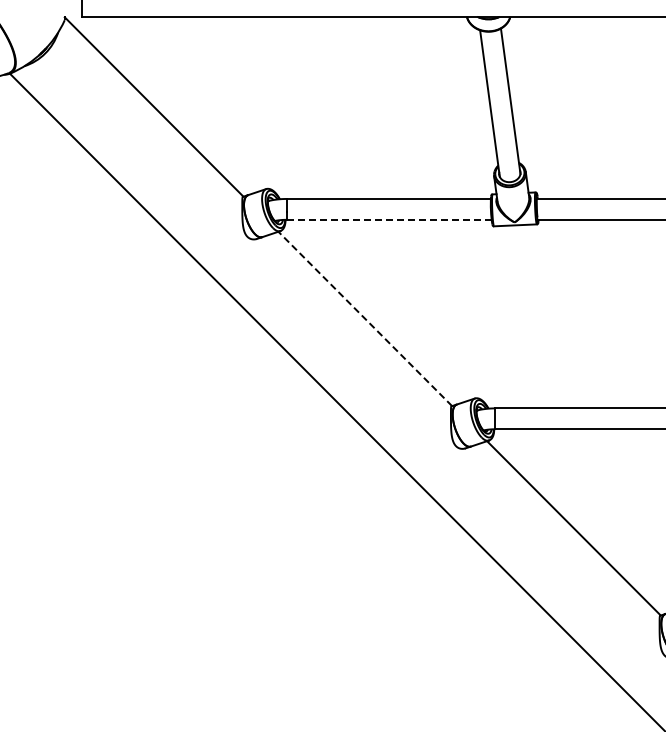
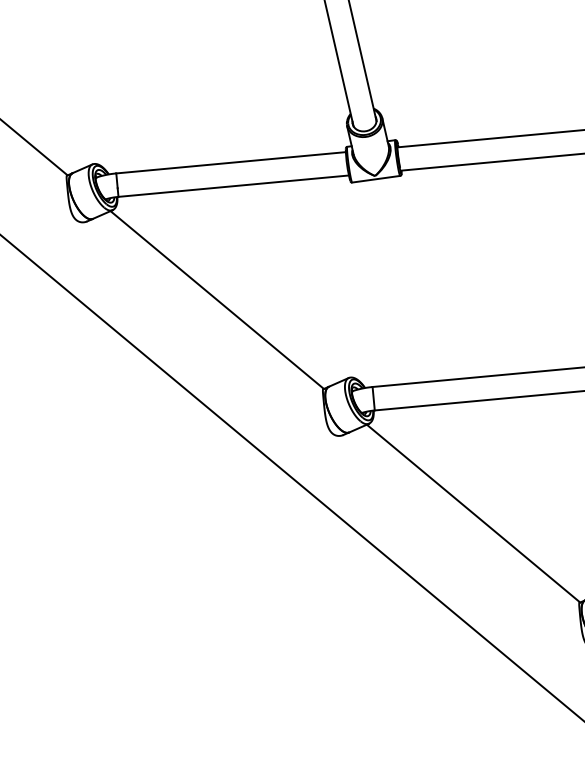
line: (389, 219) -> (234, 185), dashed -> solid
line: (364, 318) -> (216, 299), dashed -> solid

